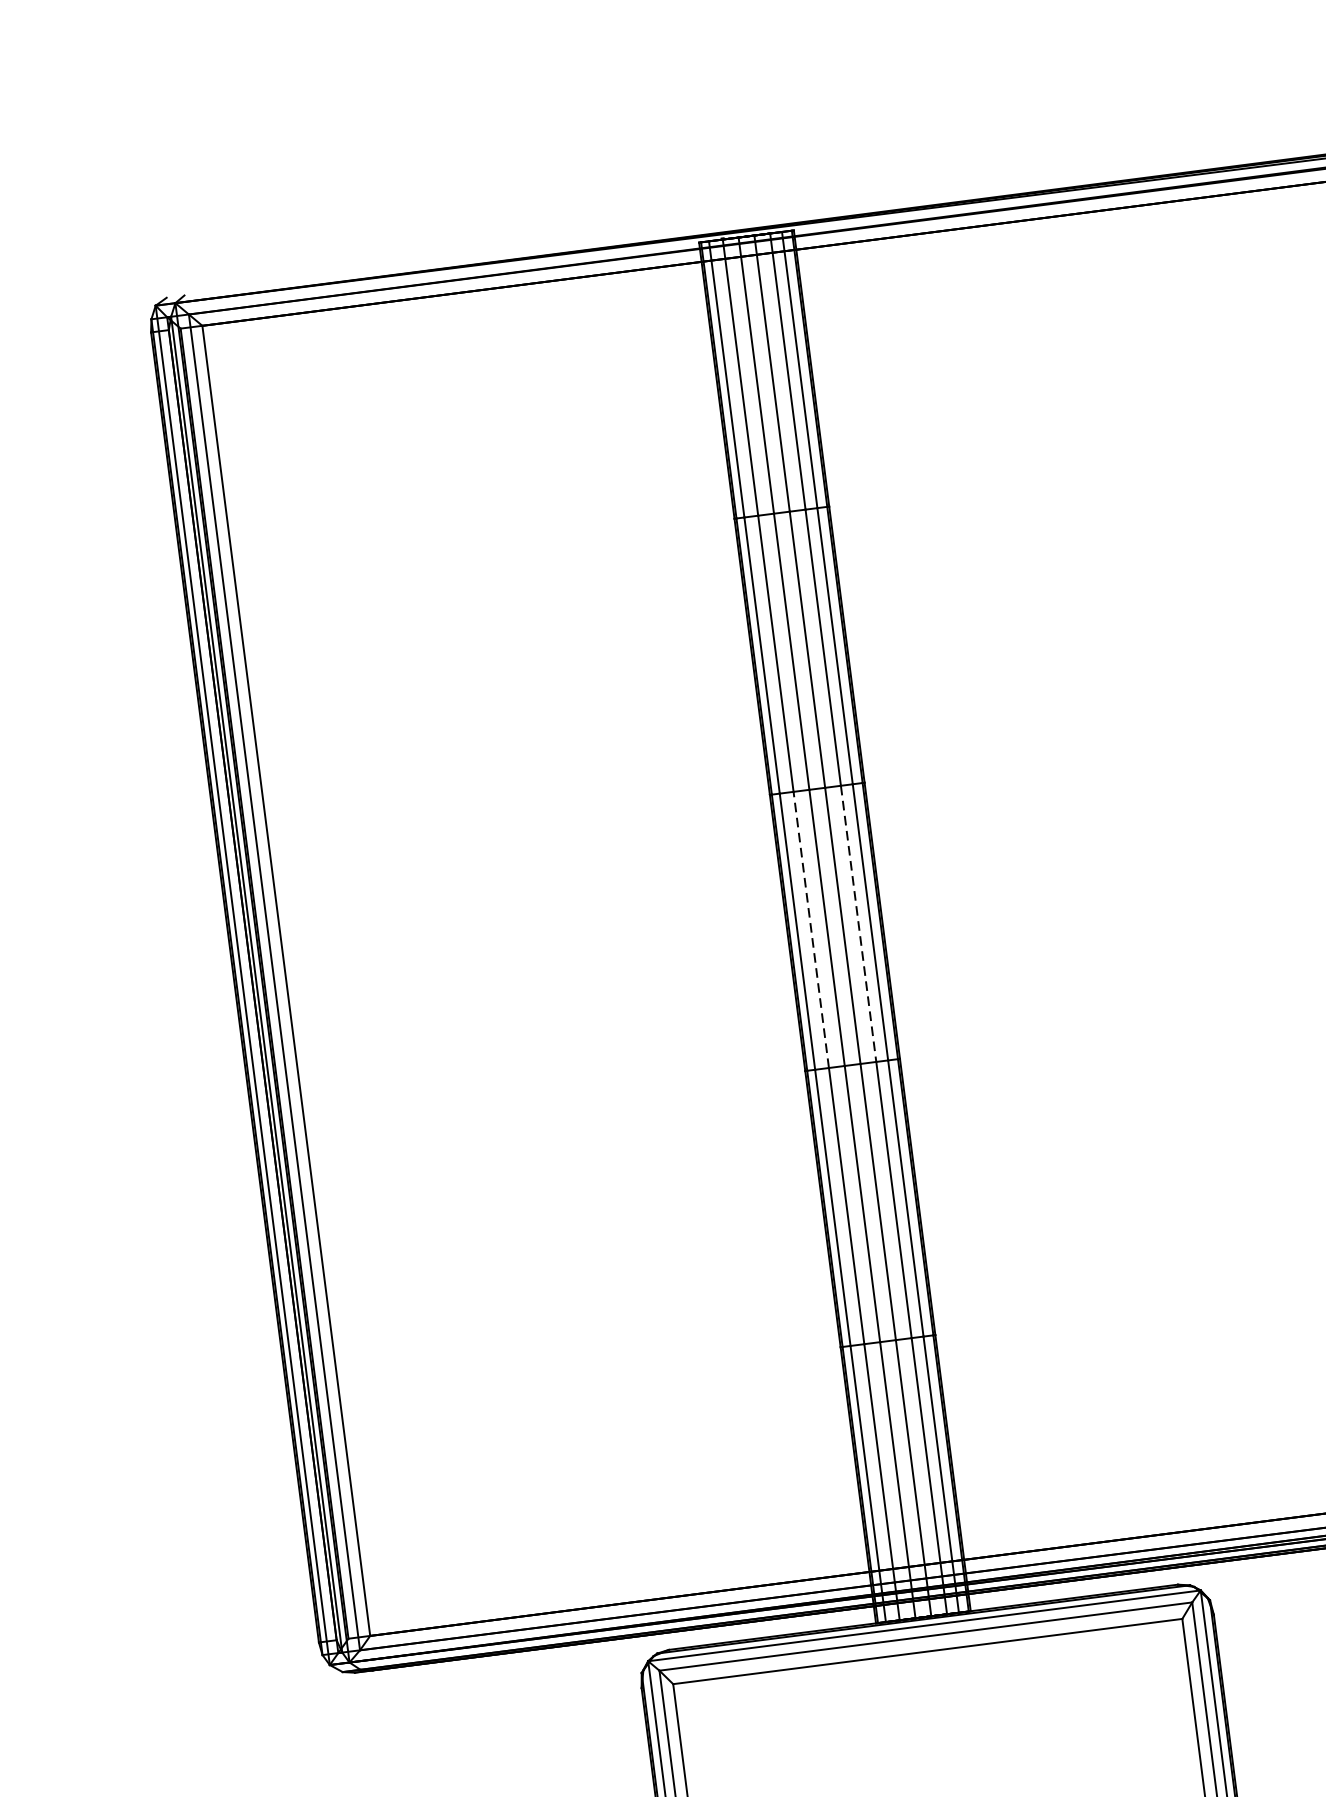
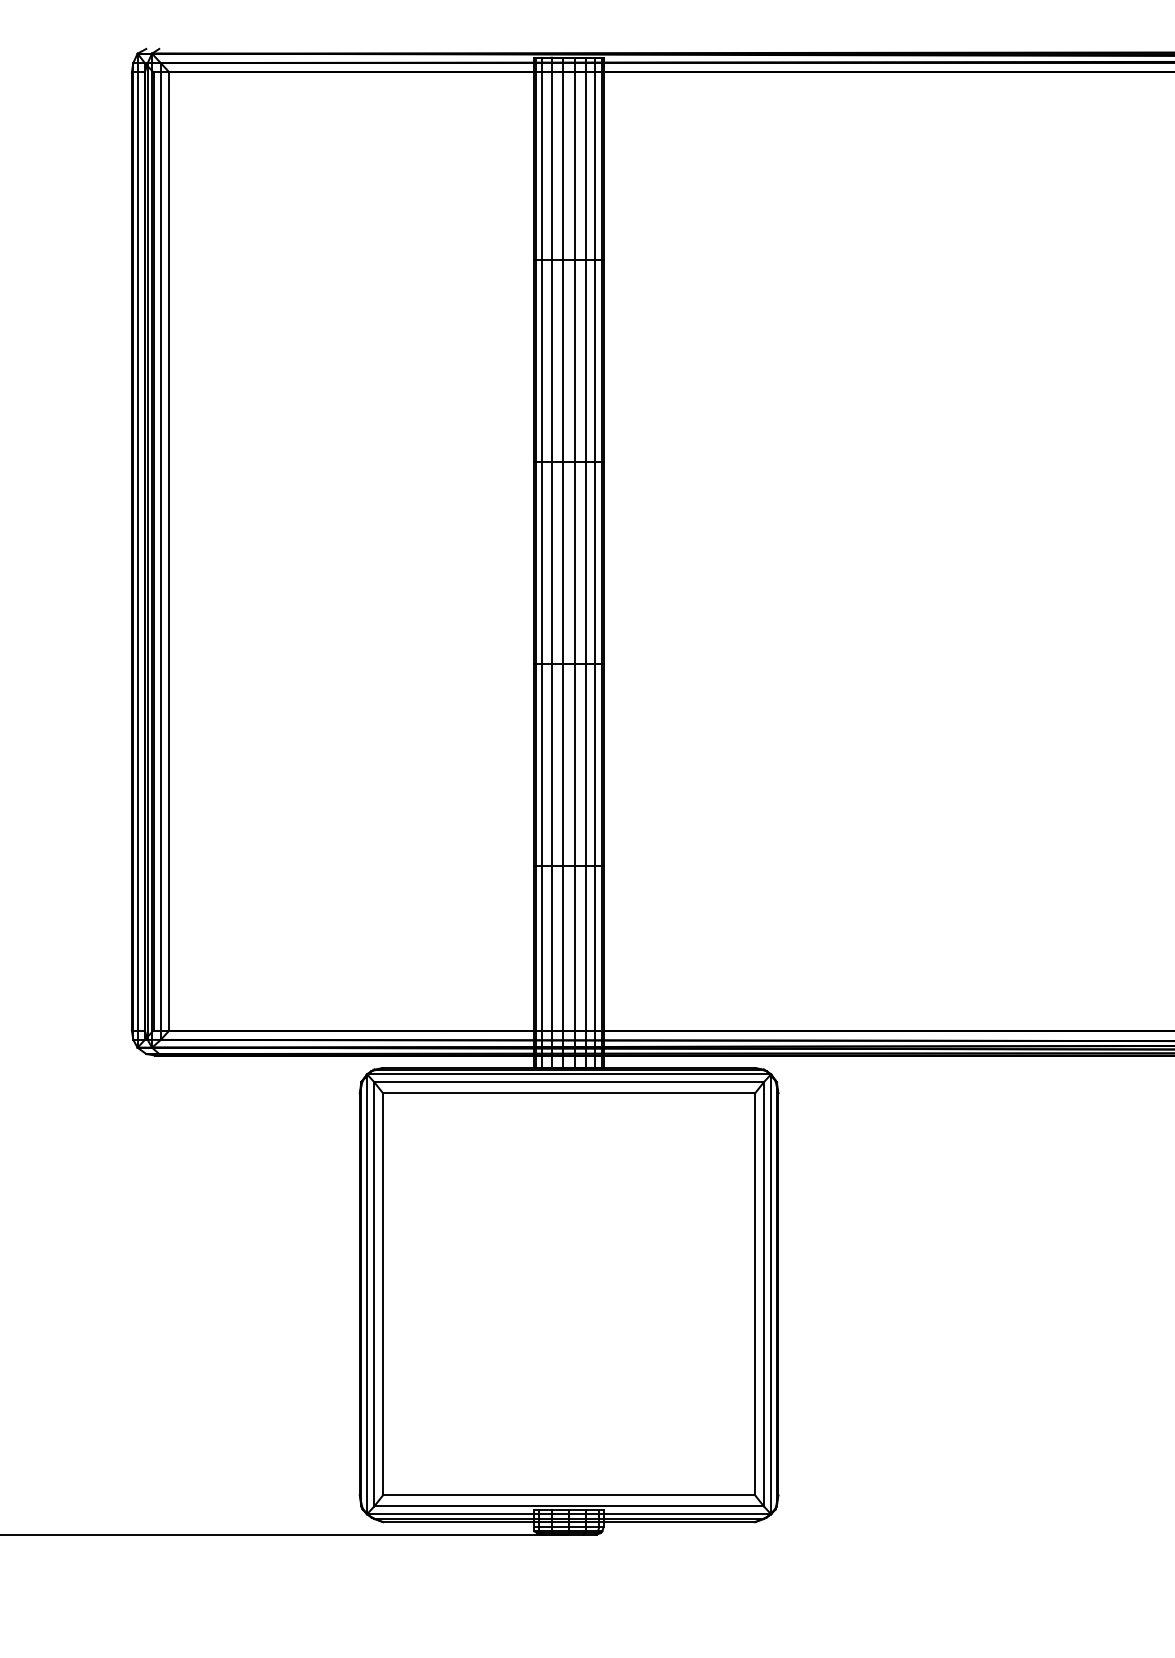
line: (858, 924) -> (586, 563), dashed -> solid
line: (810, 930) -> (551, 563), dashed -> solid

